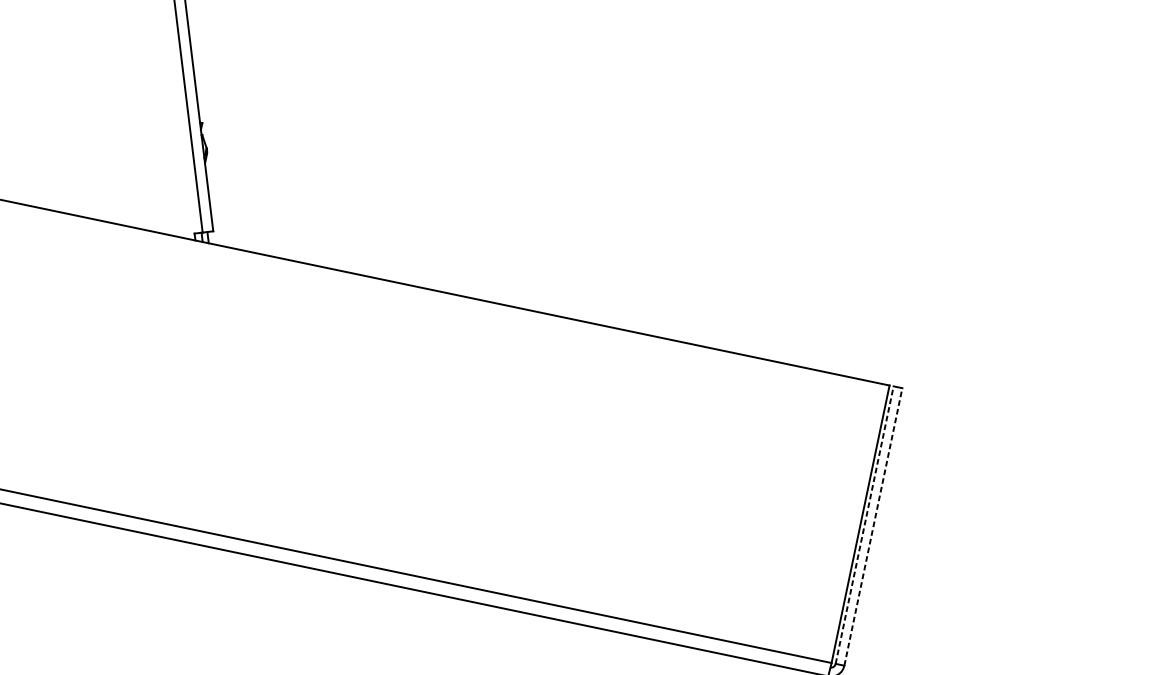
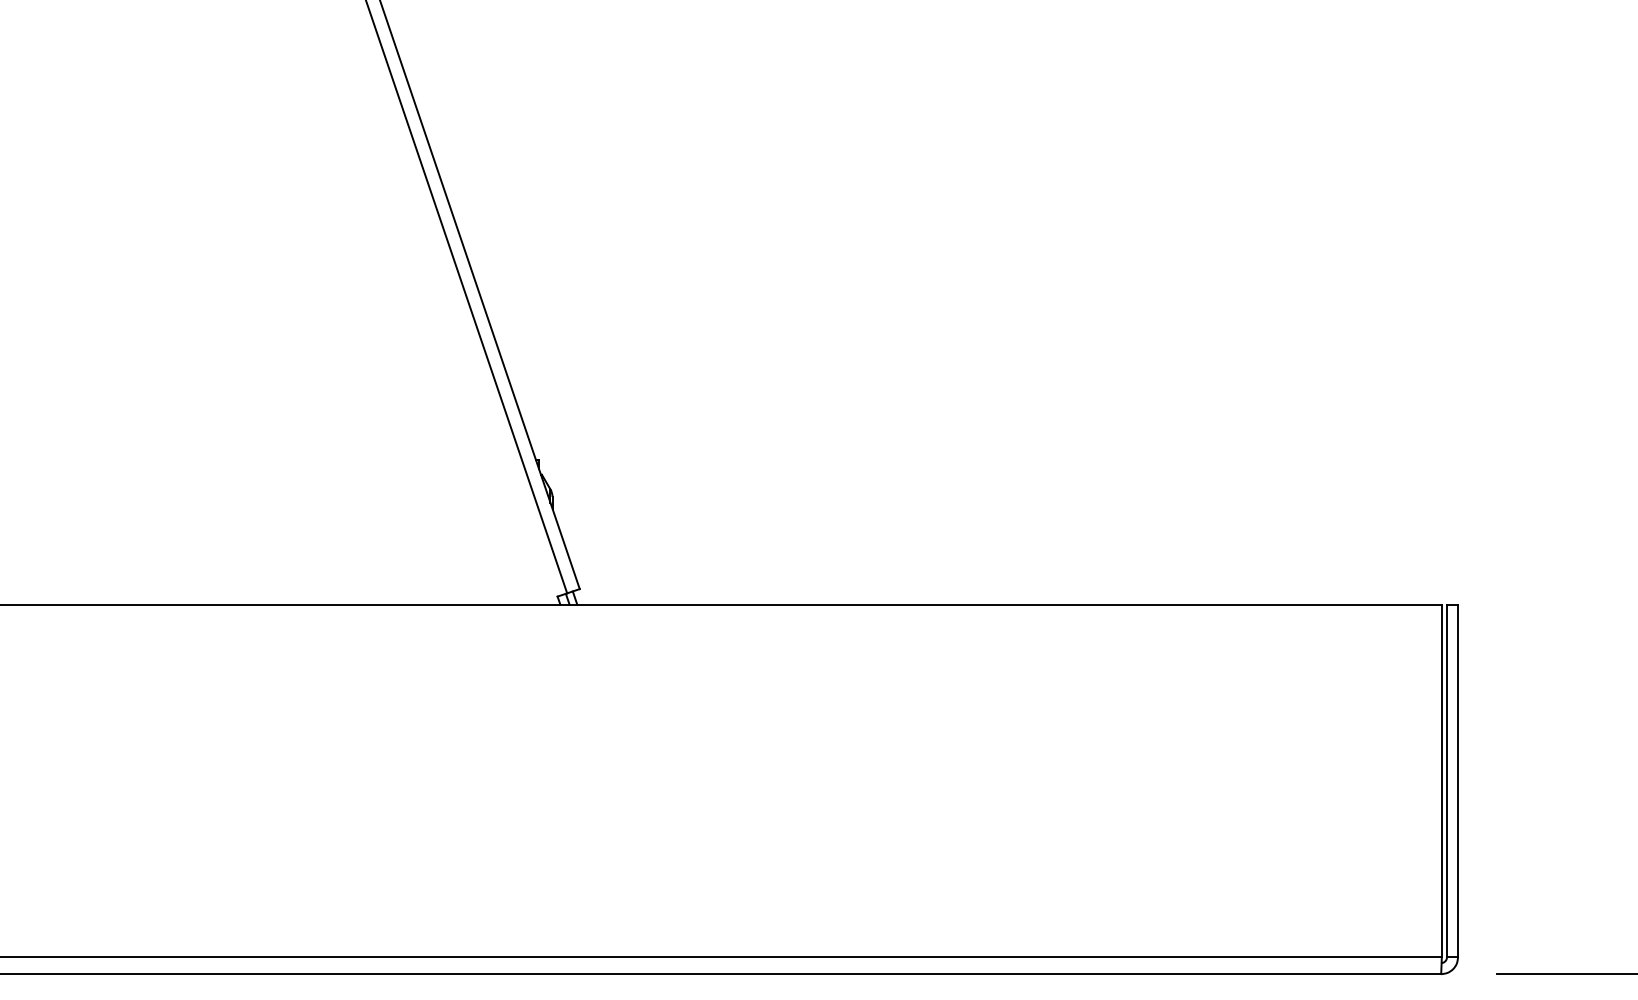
line: (864, 524) -> (1446, 780), dashed -> solid
line: (873, 526) -> (1458, 780), dashed -> solid

